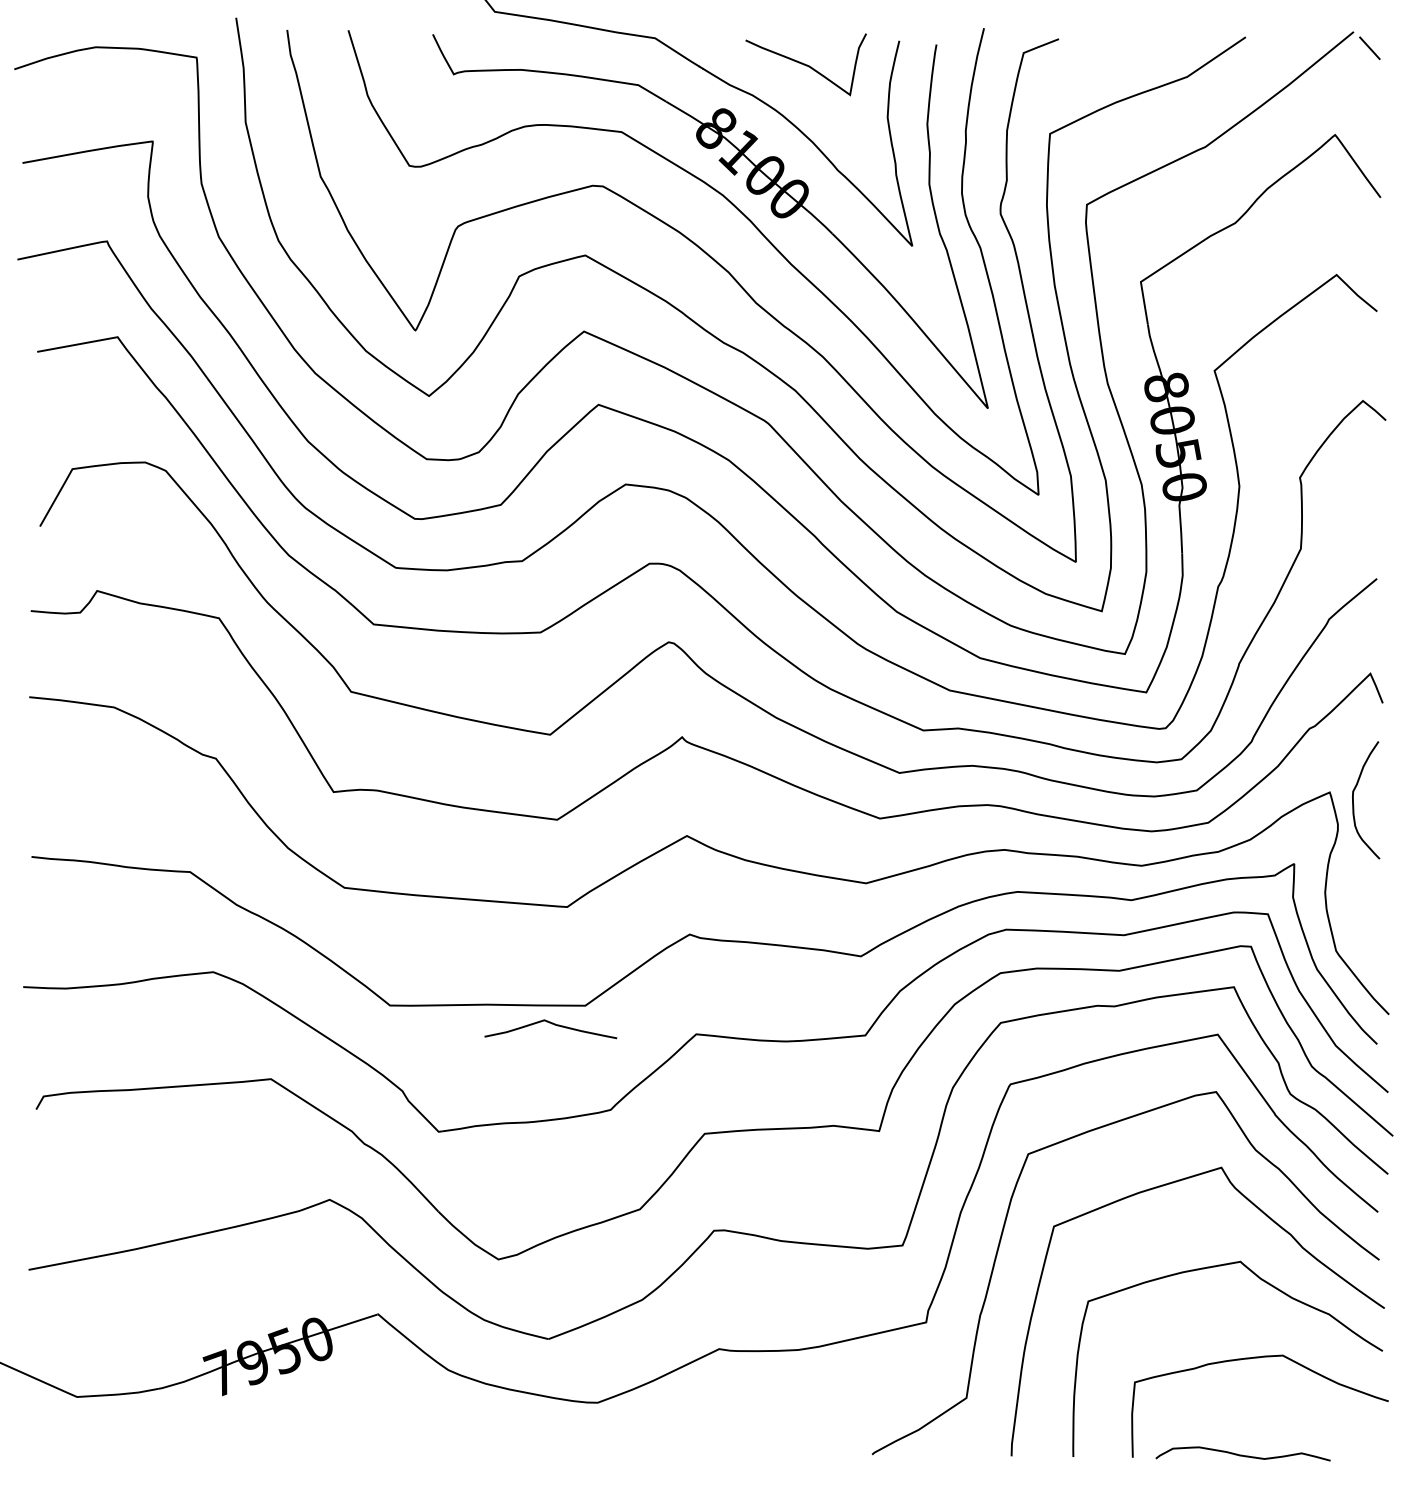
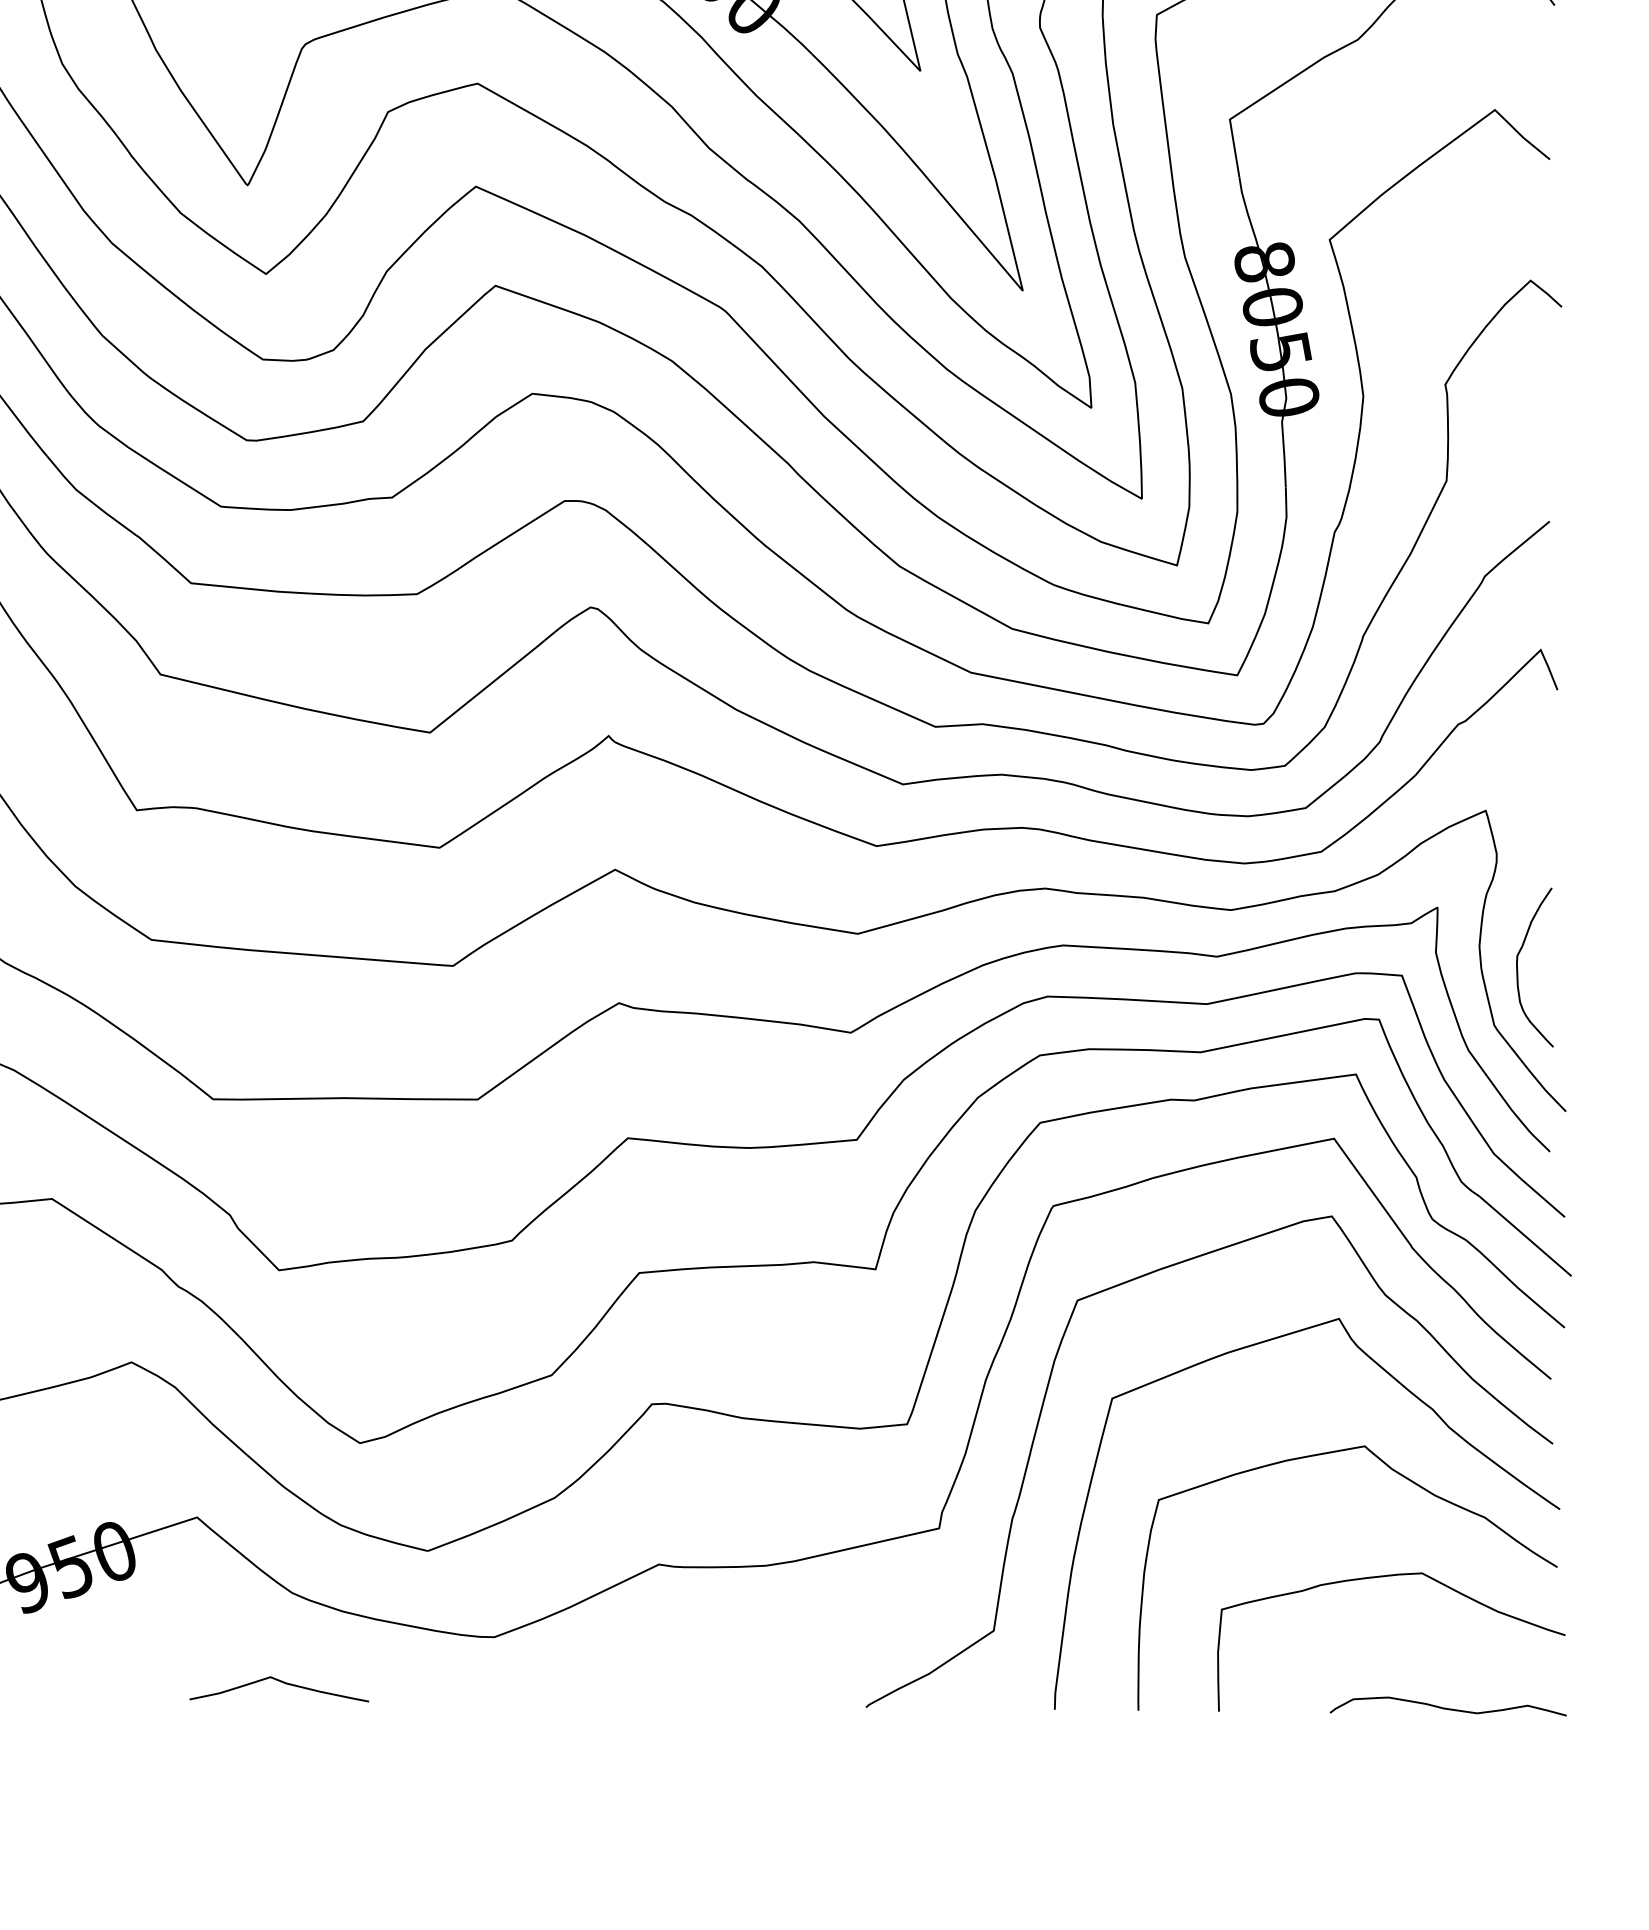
curve: (1353, 800) -> (1517, 967), moved
curve: (551, 1024) -> (280, 1682), moved
curve: (1242, 1454) -> (1447, 1707), moved

